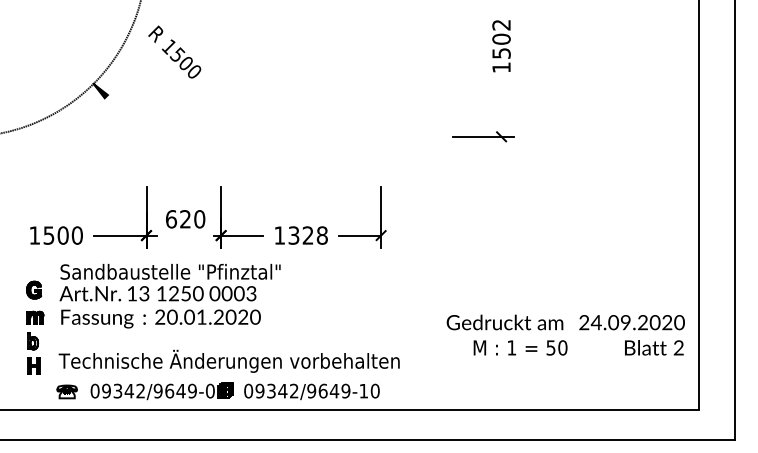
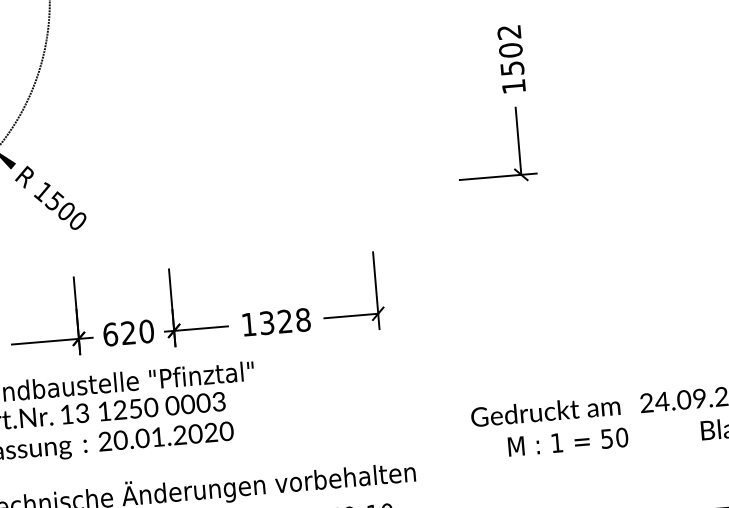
text: (174, 51) -> (50, 197), moved
line: (501, 110) -> (518, 141), added
text: (185, 219) -> (128, 333), moved

